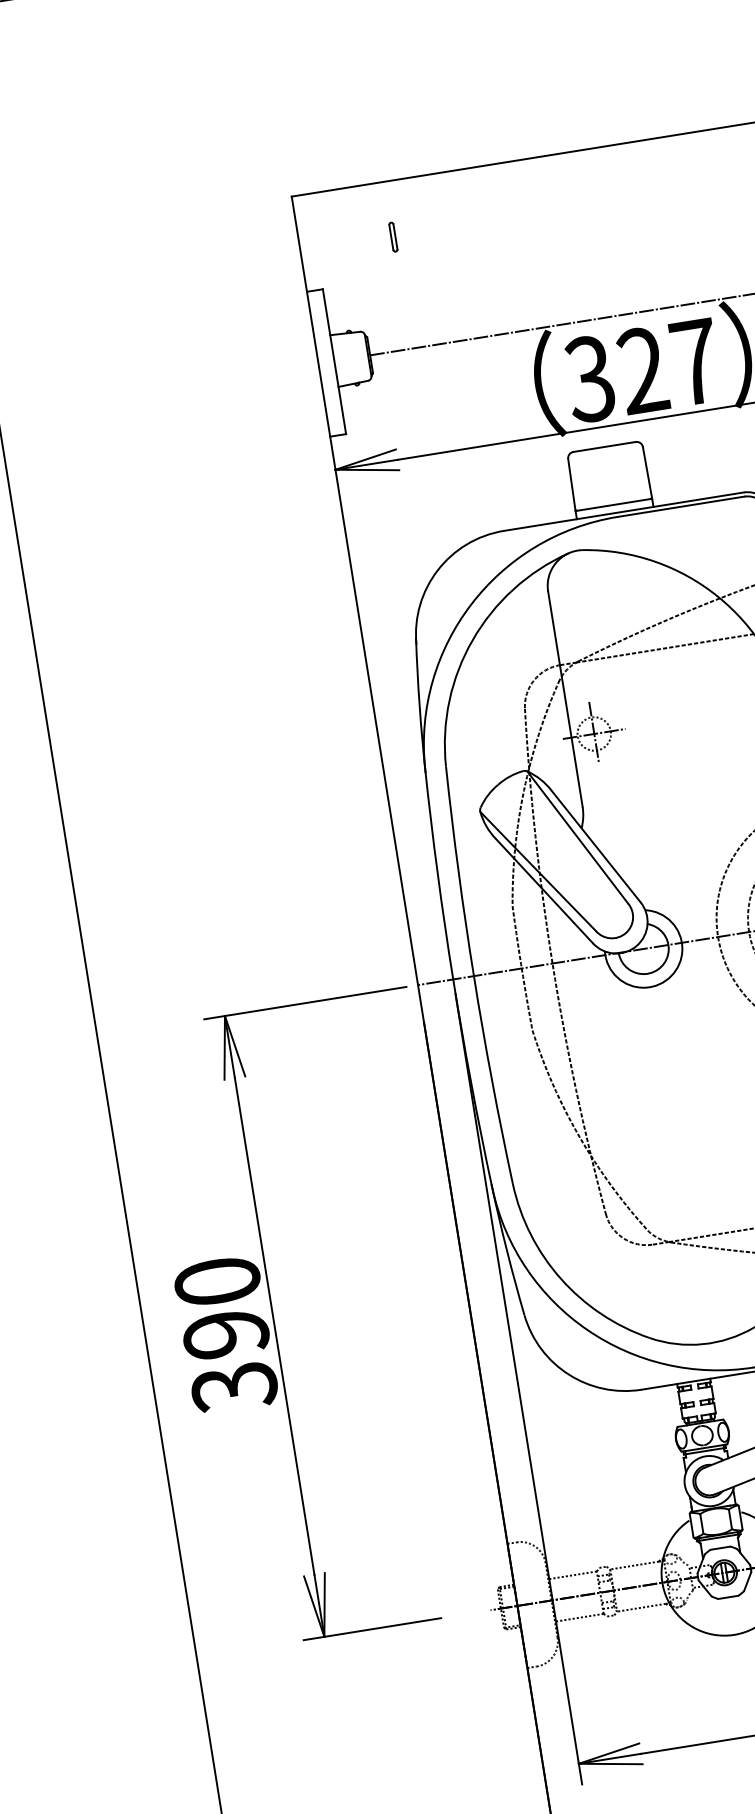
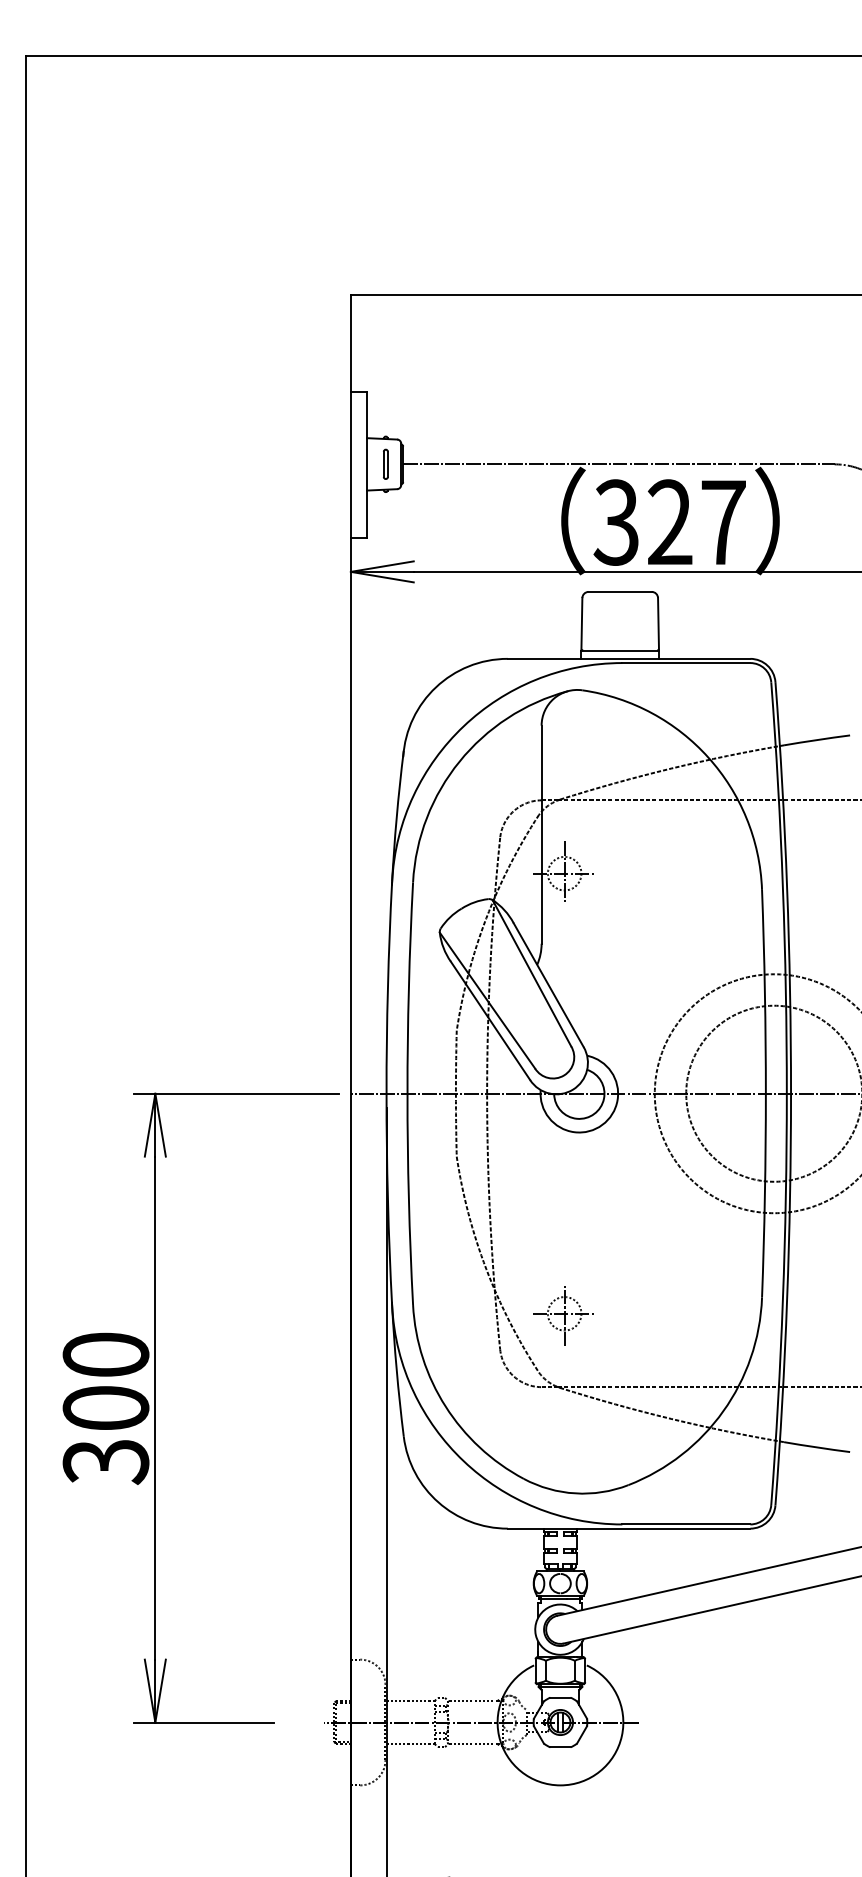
part: (392, 236) -> (385, 463), moved
part: (663, 1170) -> (563, 1315), added
text: (225, 1334) -> (105, 1408), 390 -> 300

